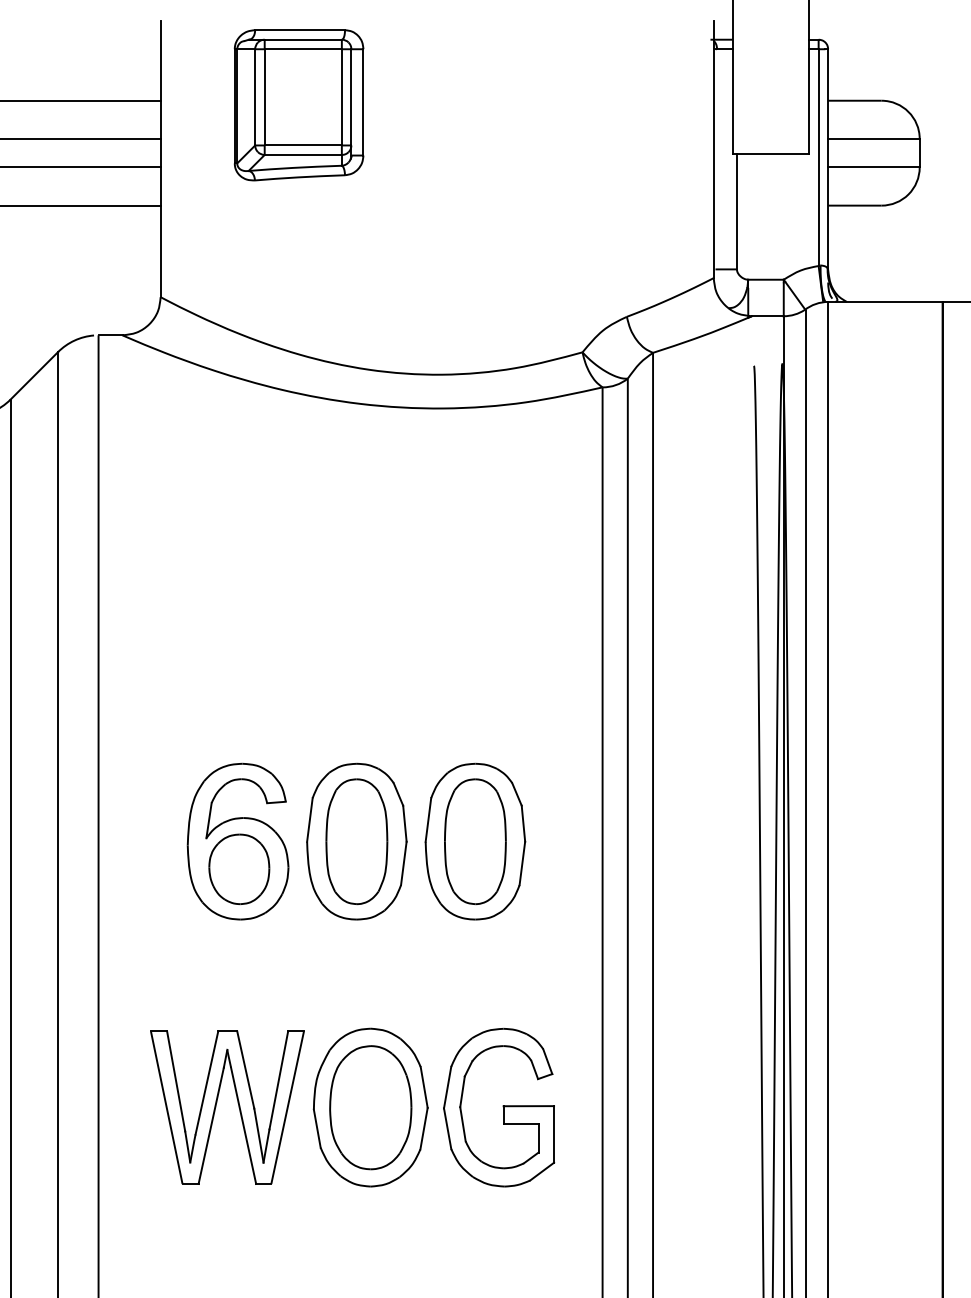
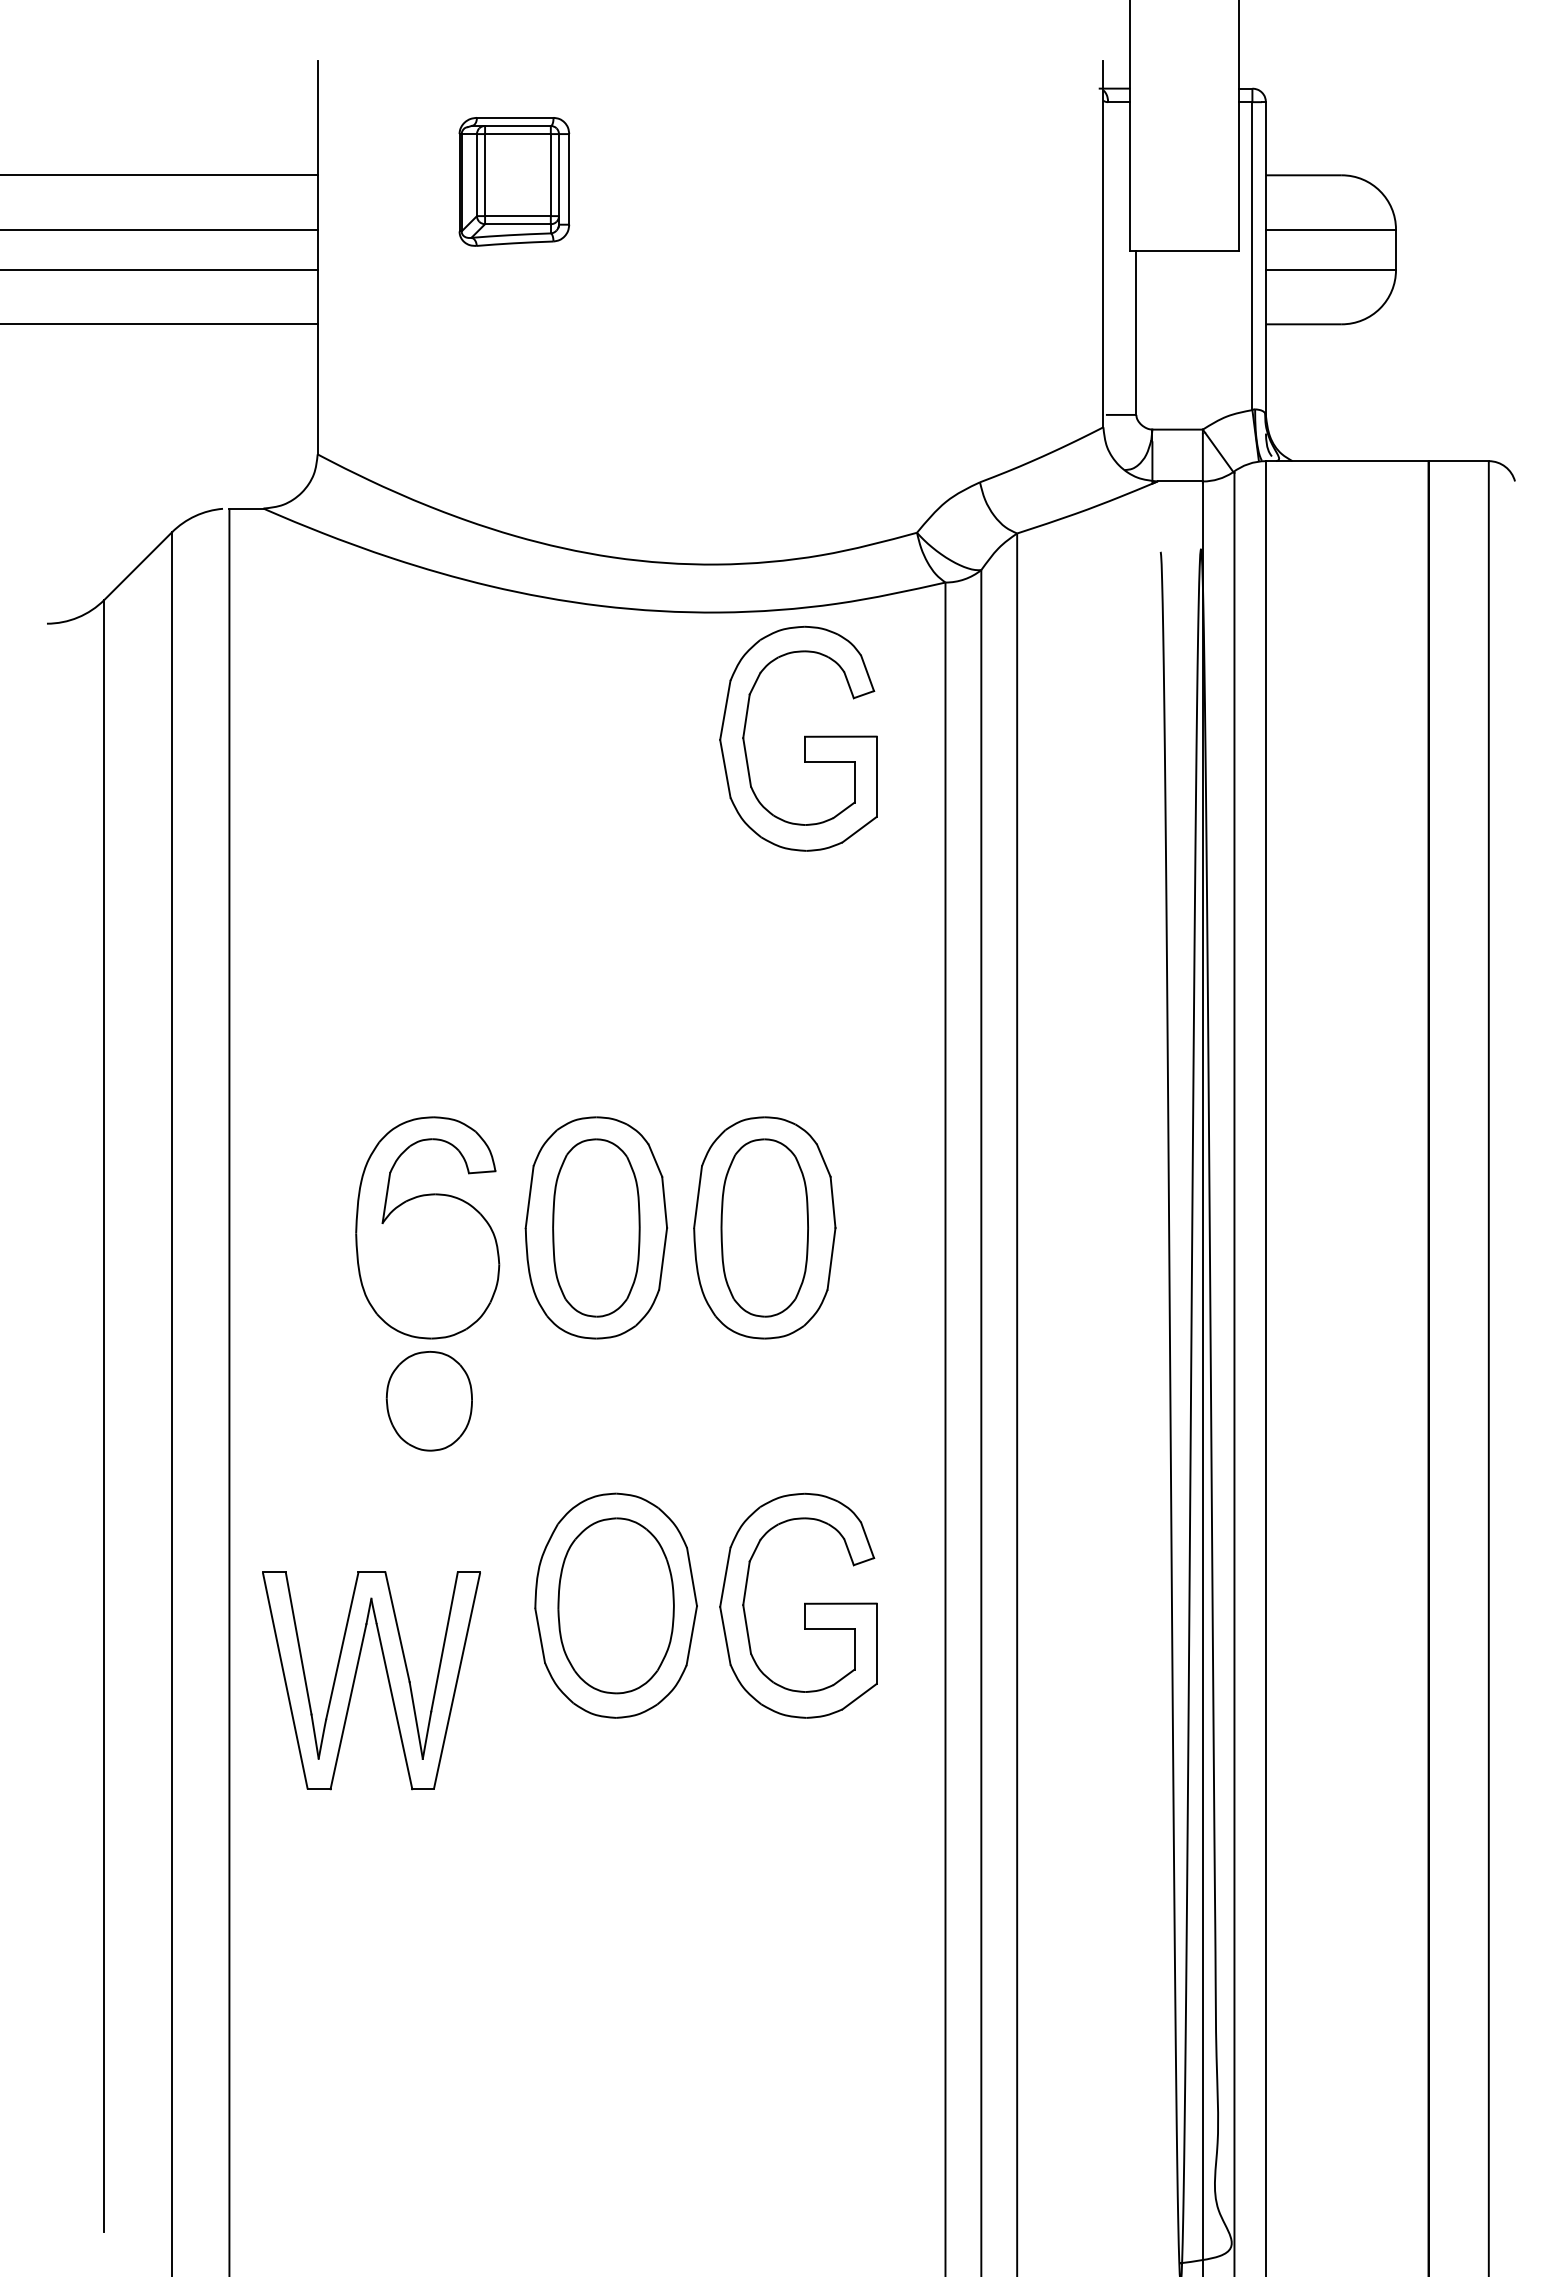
part: (299, 105) -> (514, 181), size x0.6
part: (499, 497) -> (798, 738), added
part: (238, 869) -> (428, 1401), moved
part: (216, 1103) -> (356, 1675), moved

